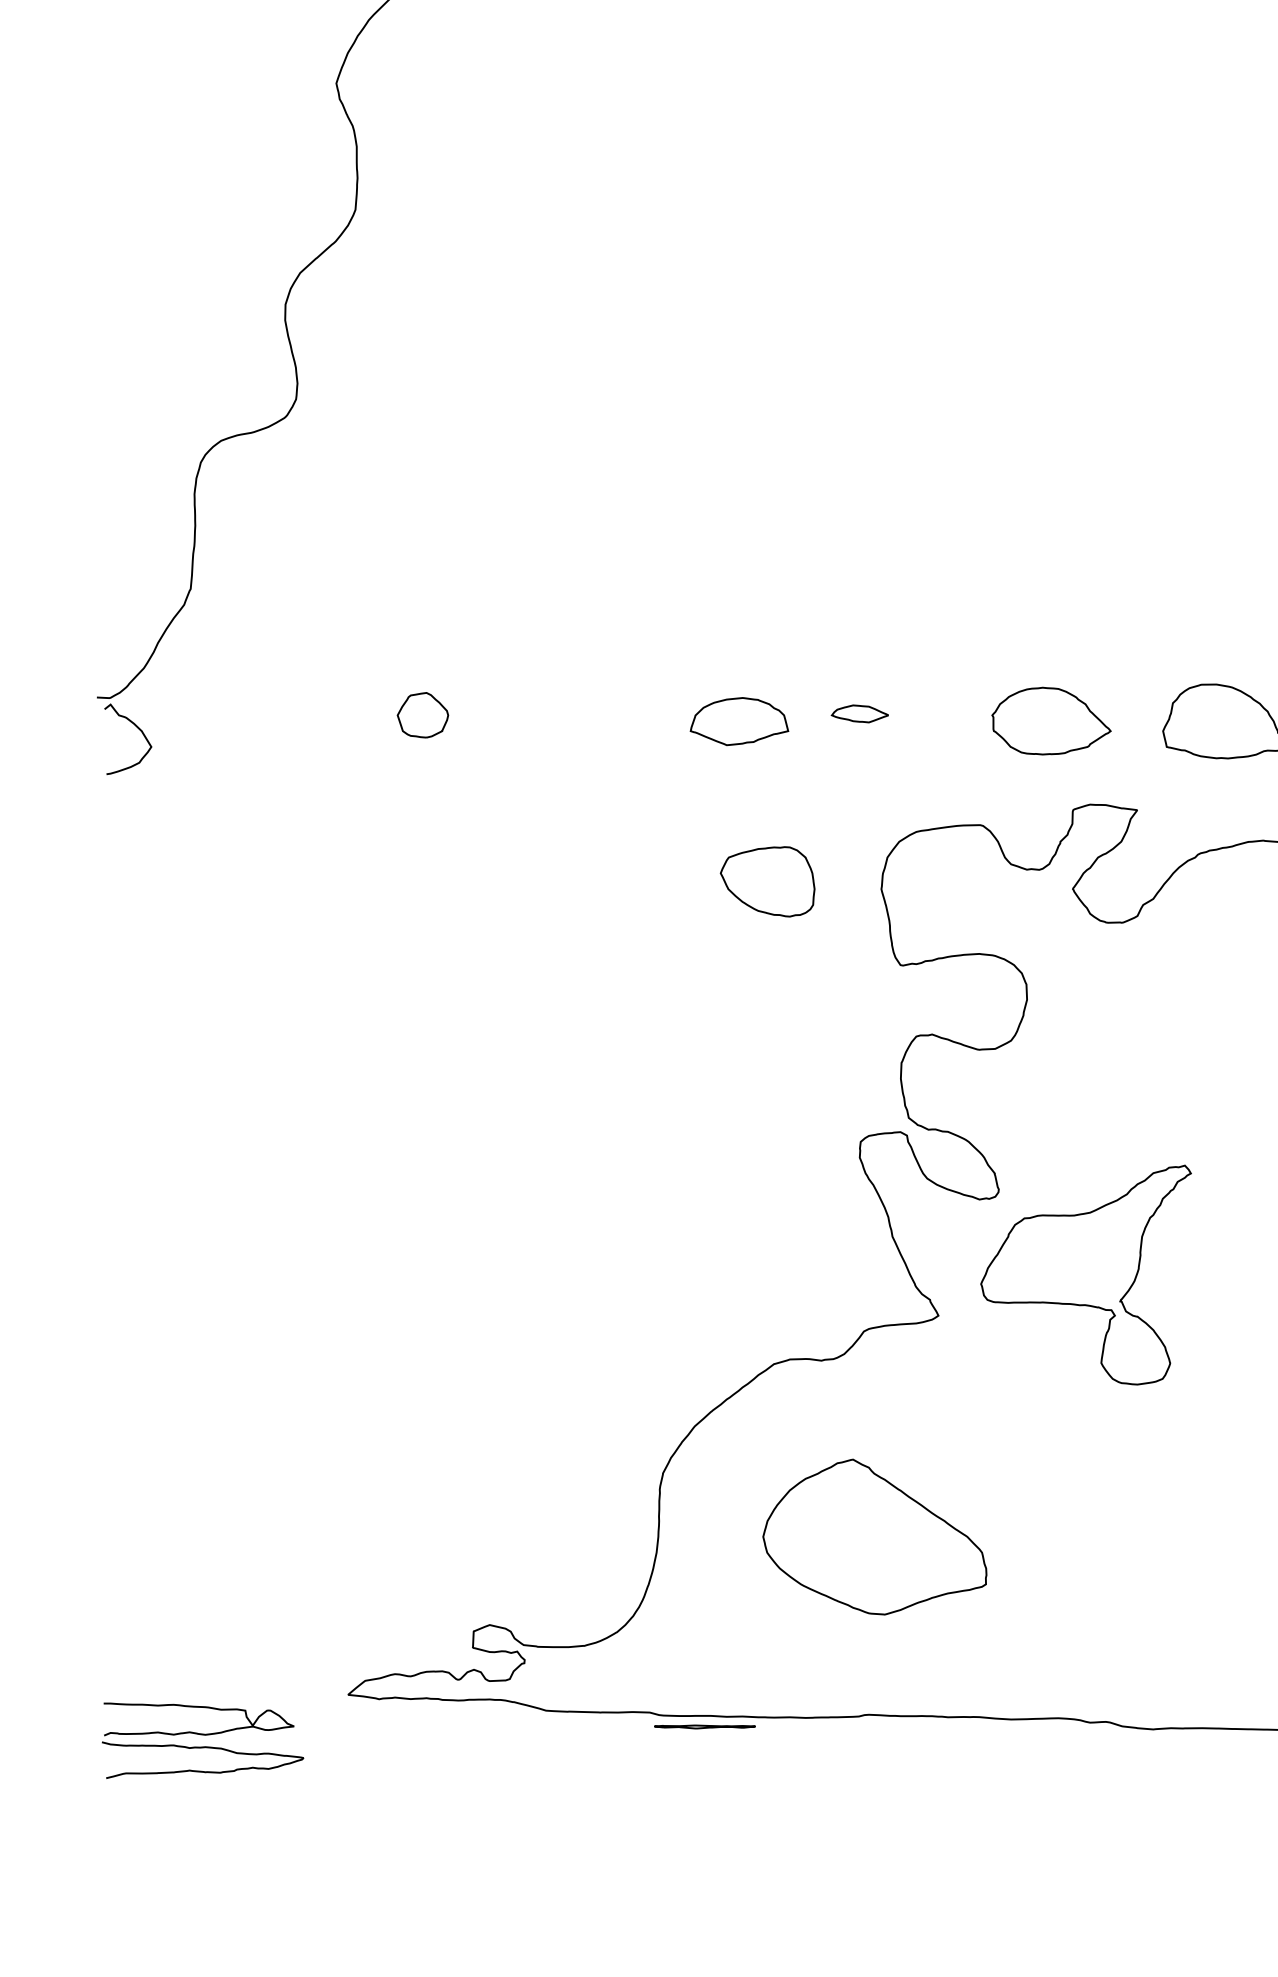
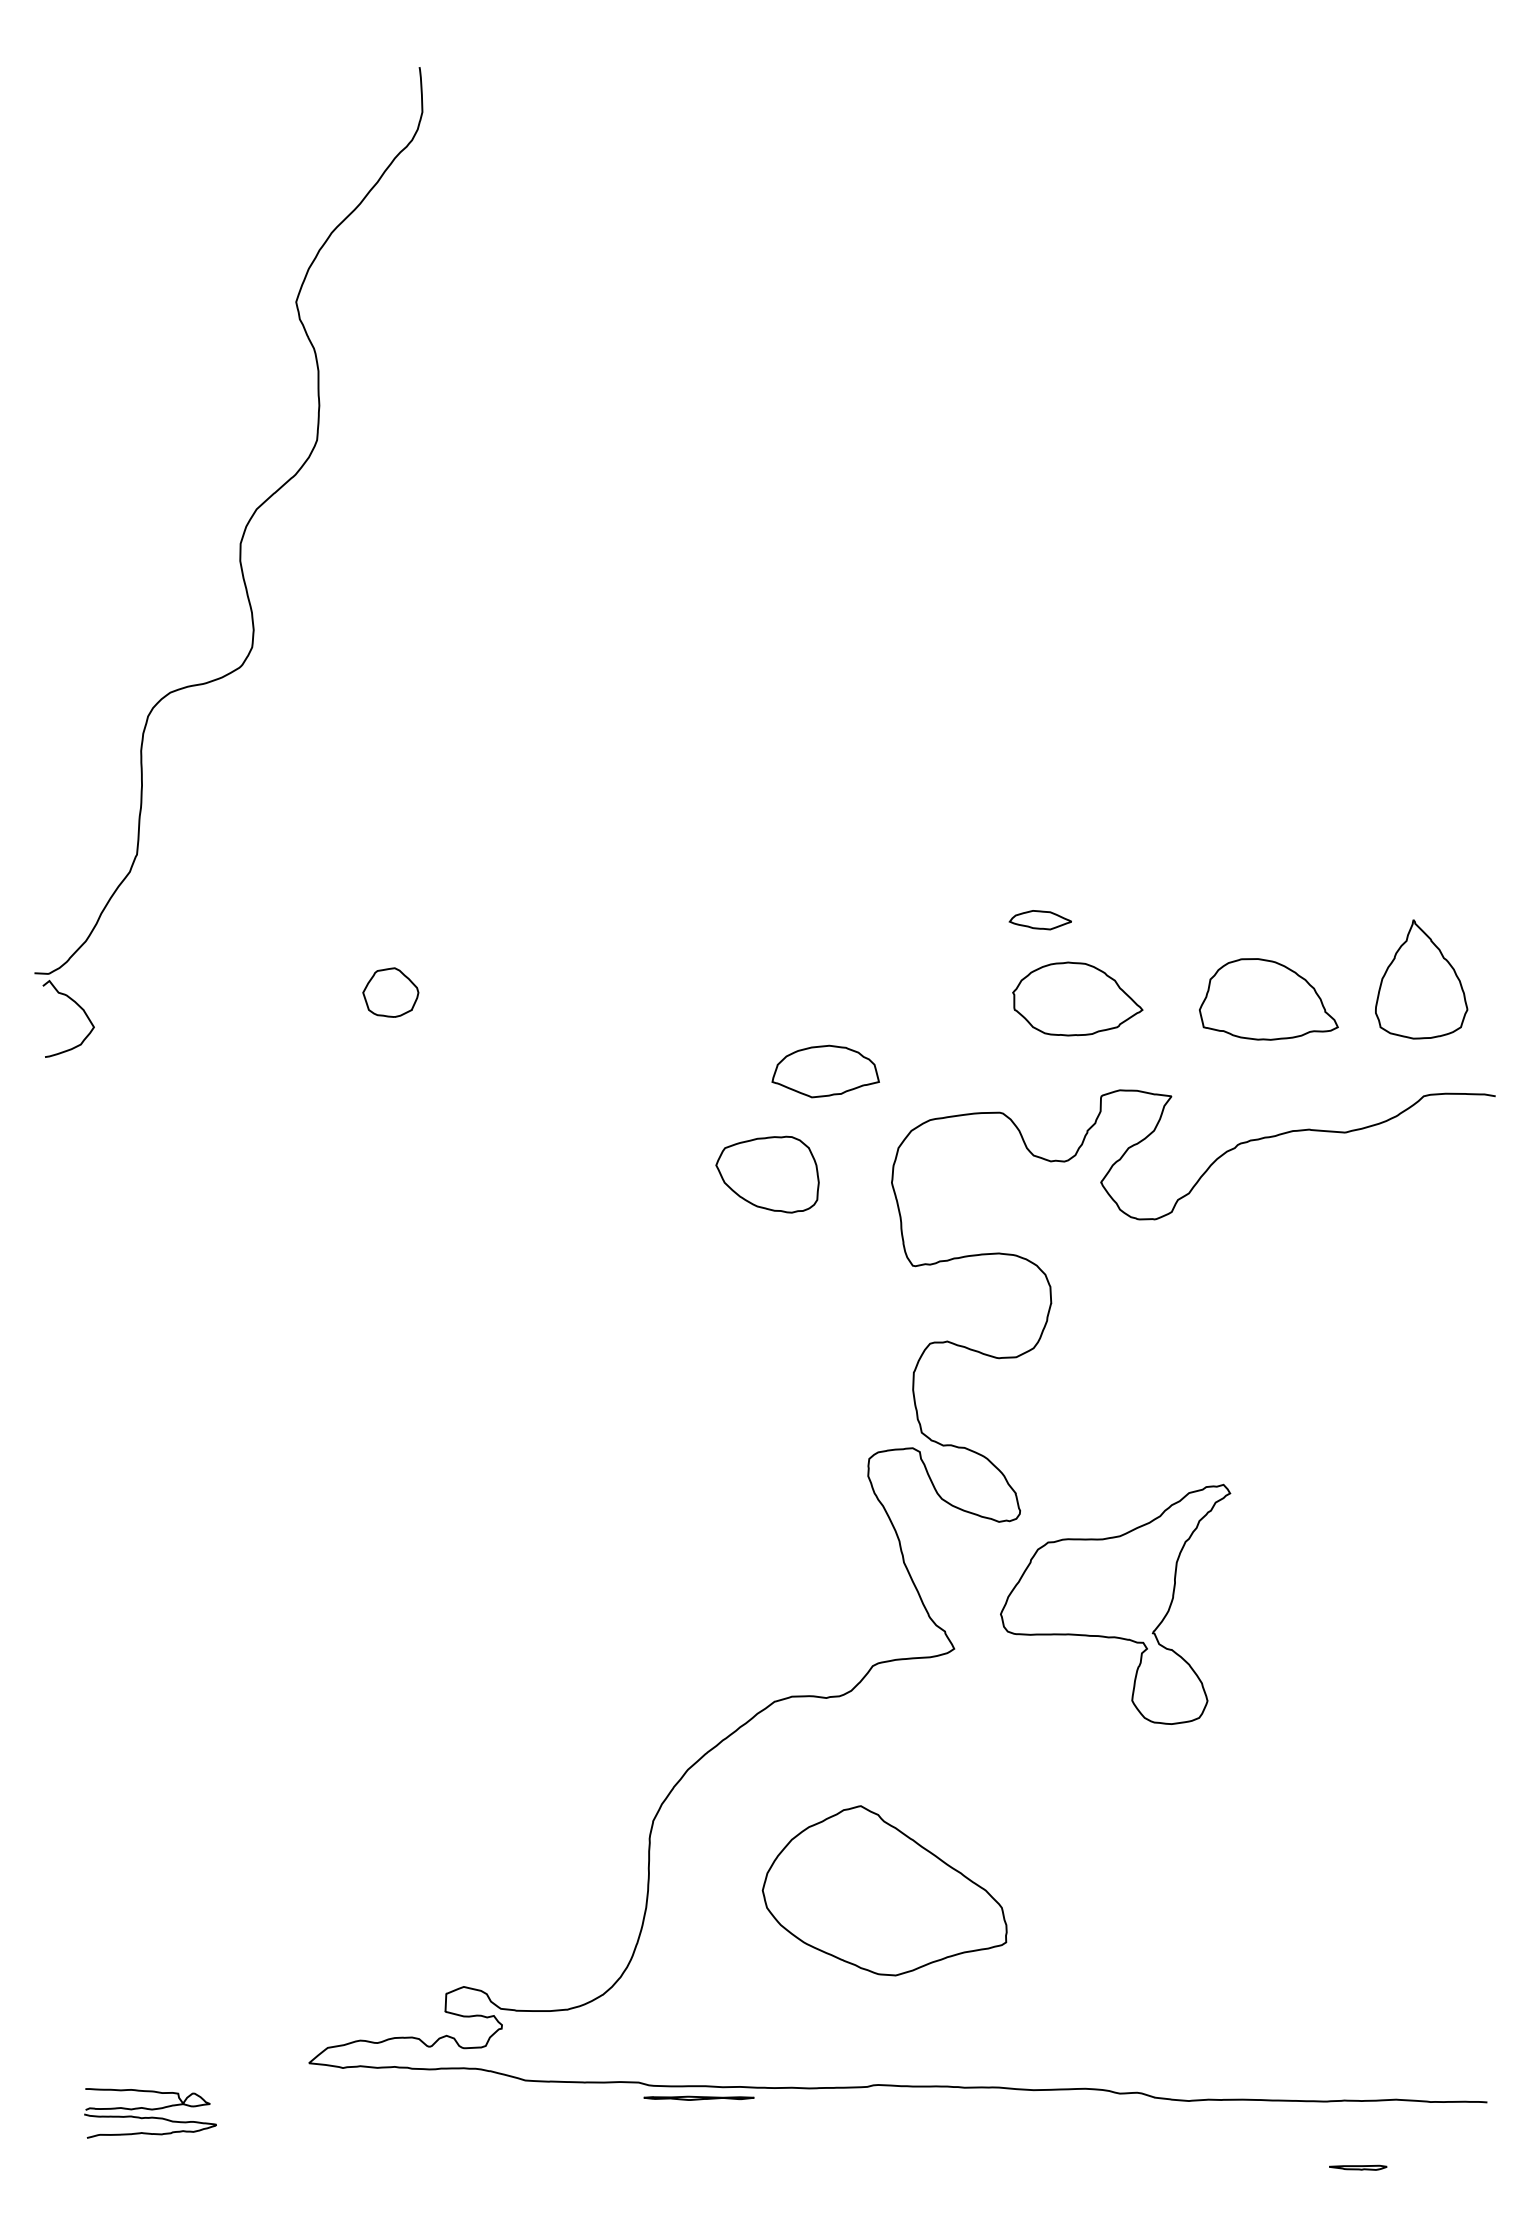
part: (859, 714) -> (1039, 920), moved
part: (739, 721) -> (825, 1071), moved
part: (203, 1740) -> (150, 2113), size x0.6

